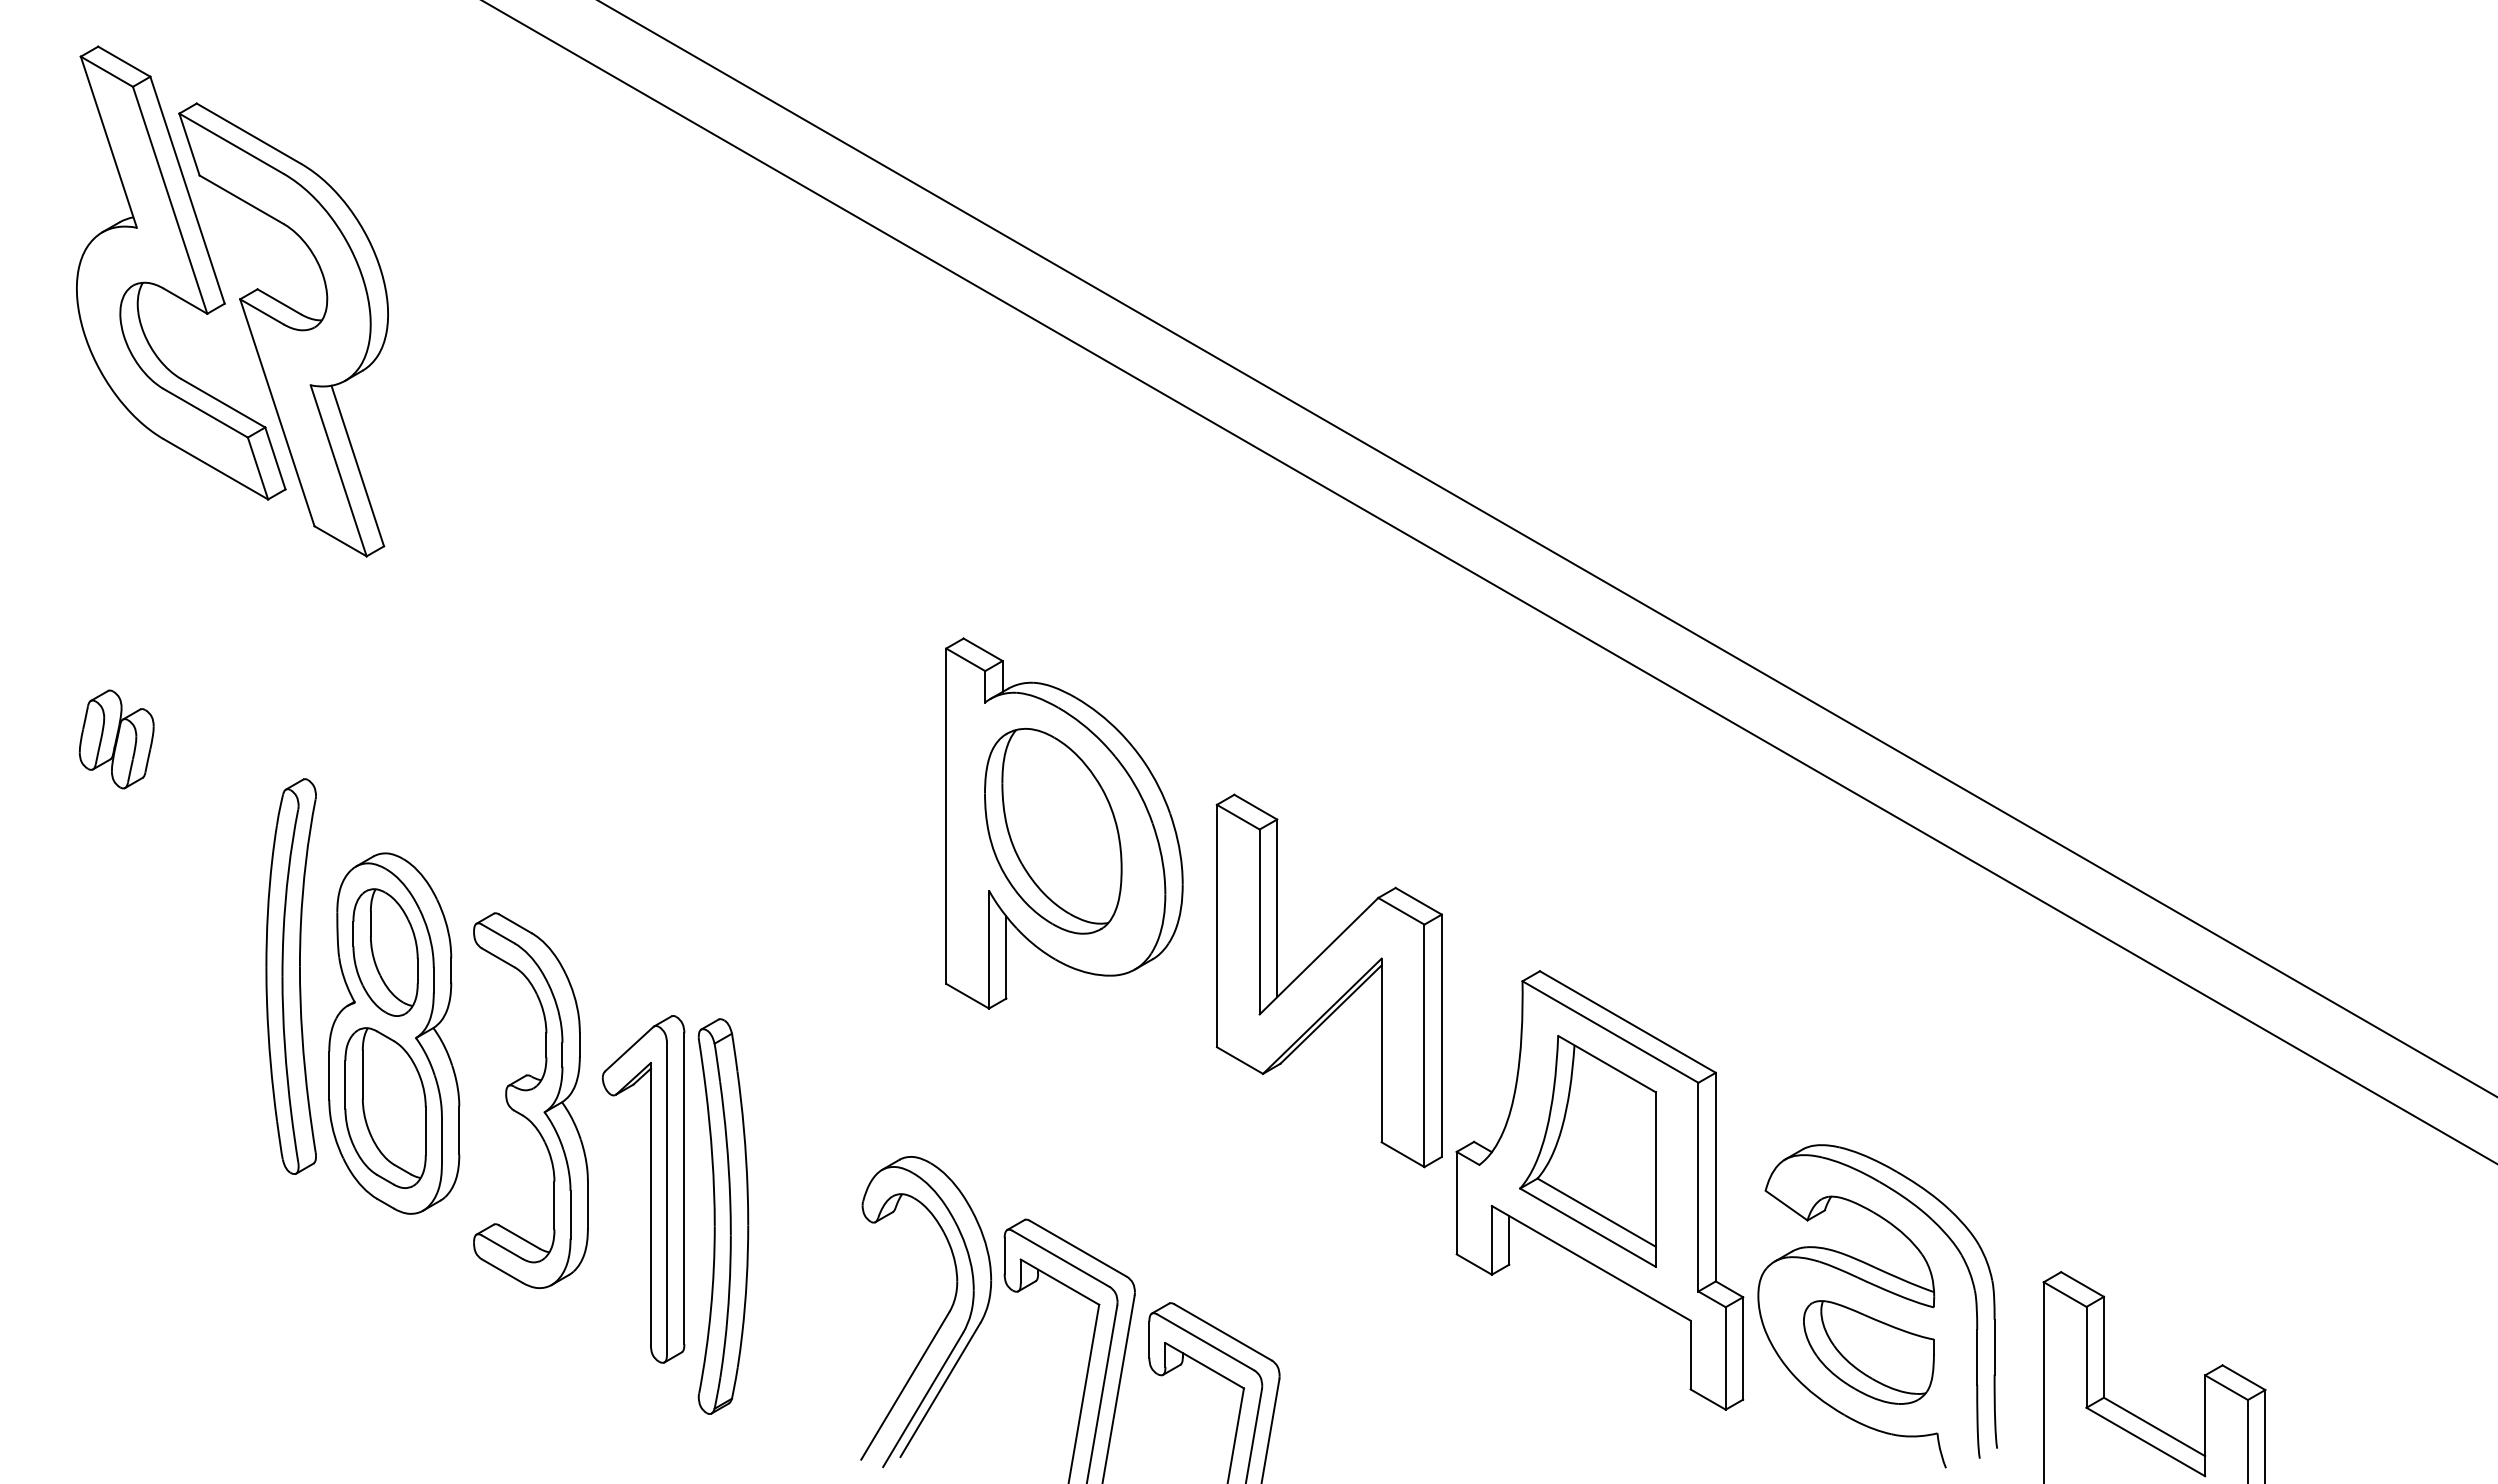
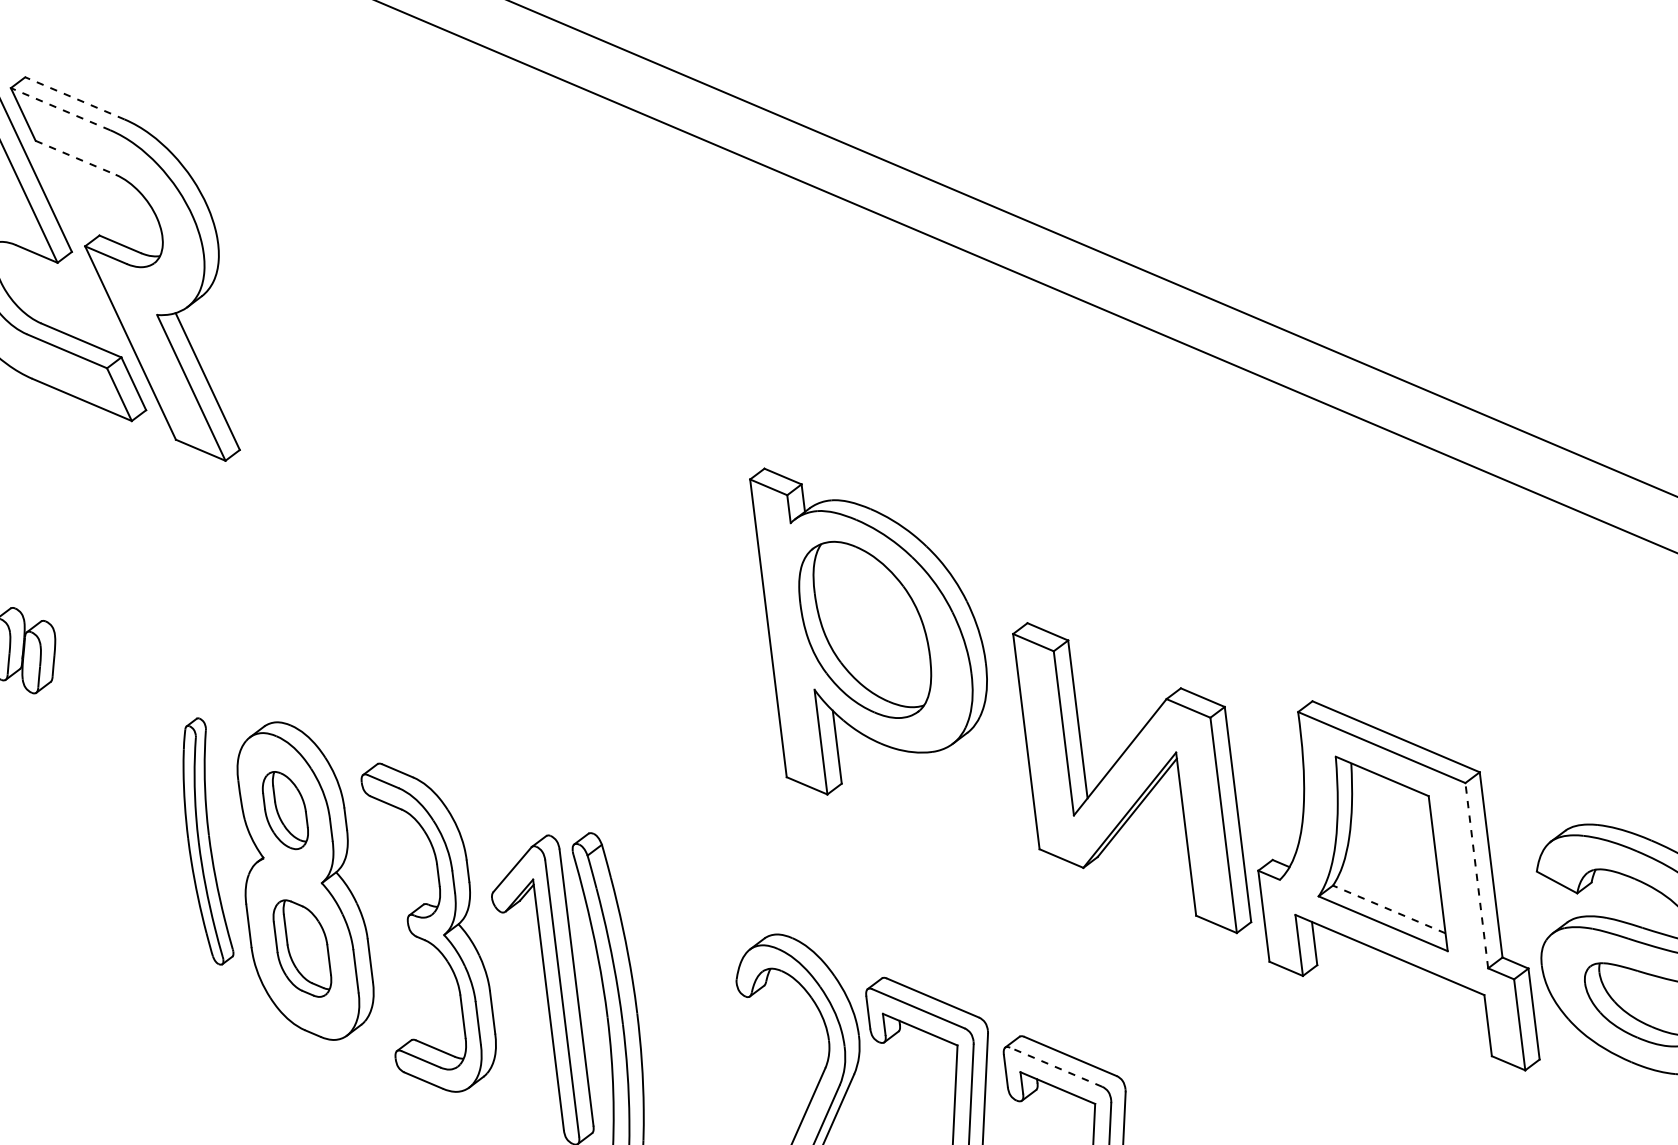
line: (248, 133) -> (74, 98), solid -> dashed
line: (231, 143) -> (60, 108), solid -> dashed
line: (241, 199) -> (75, 157), solid -> dashed
part: (385, 952) -> (285, 810), size x0.7
part: (290, 976) -> (203, 842), size x0.7
part: (1328, 980) -> (1131, 777), moved
part: (385, 1107) -> (302, 948), size x0.7
line: (1698, 1186) -> (1476, 875), solid -> dashed
line: (1596, 1212) -> (1389, 909), solid -> dashed
line: (1205, 1342) -> (1056, 1067), solid -> dashed

